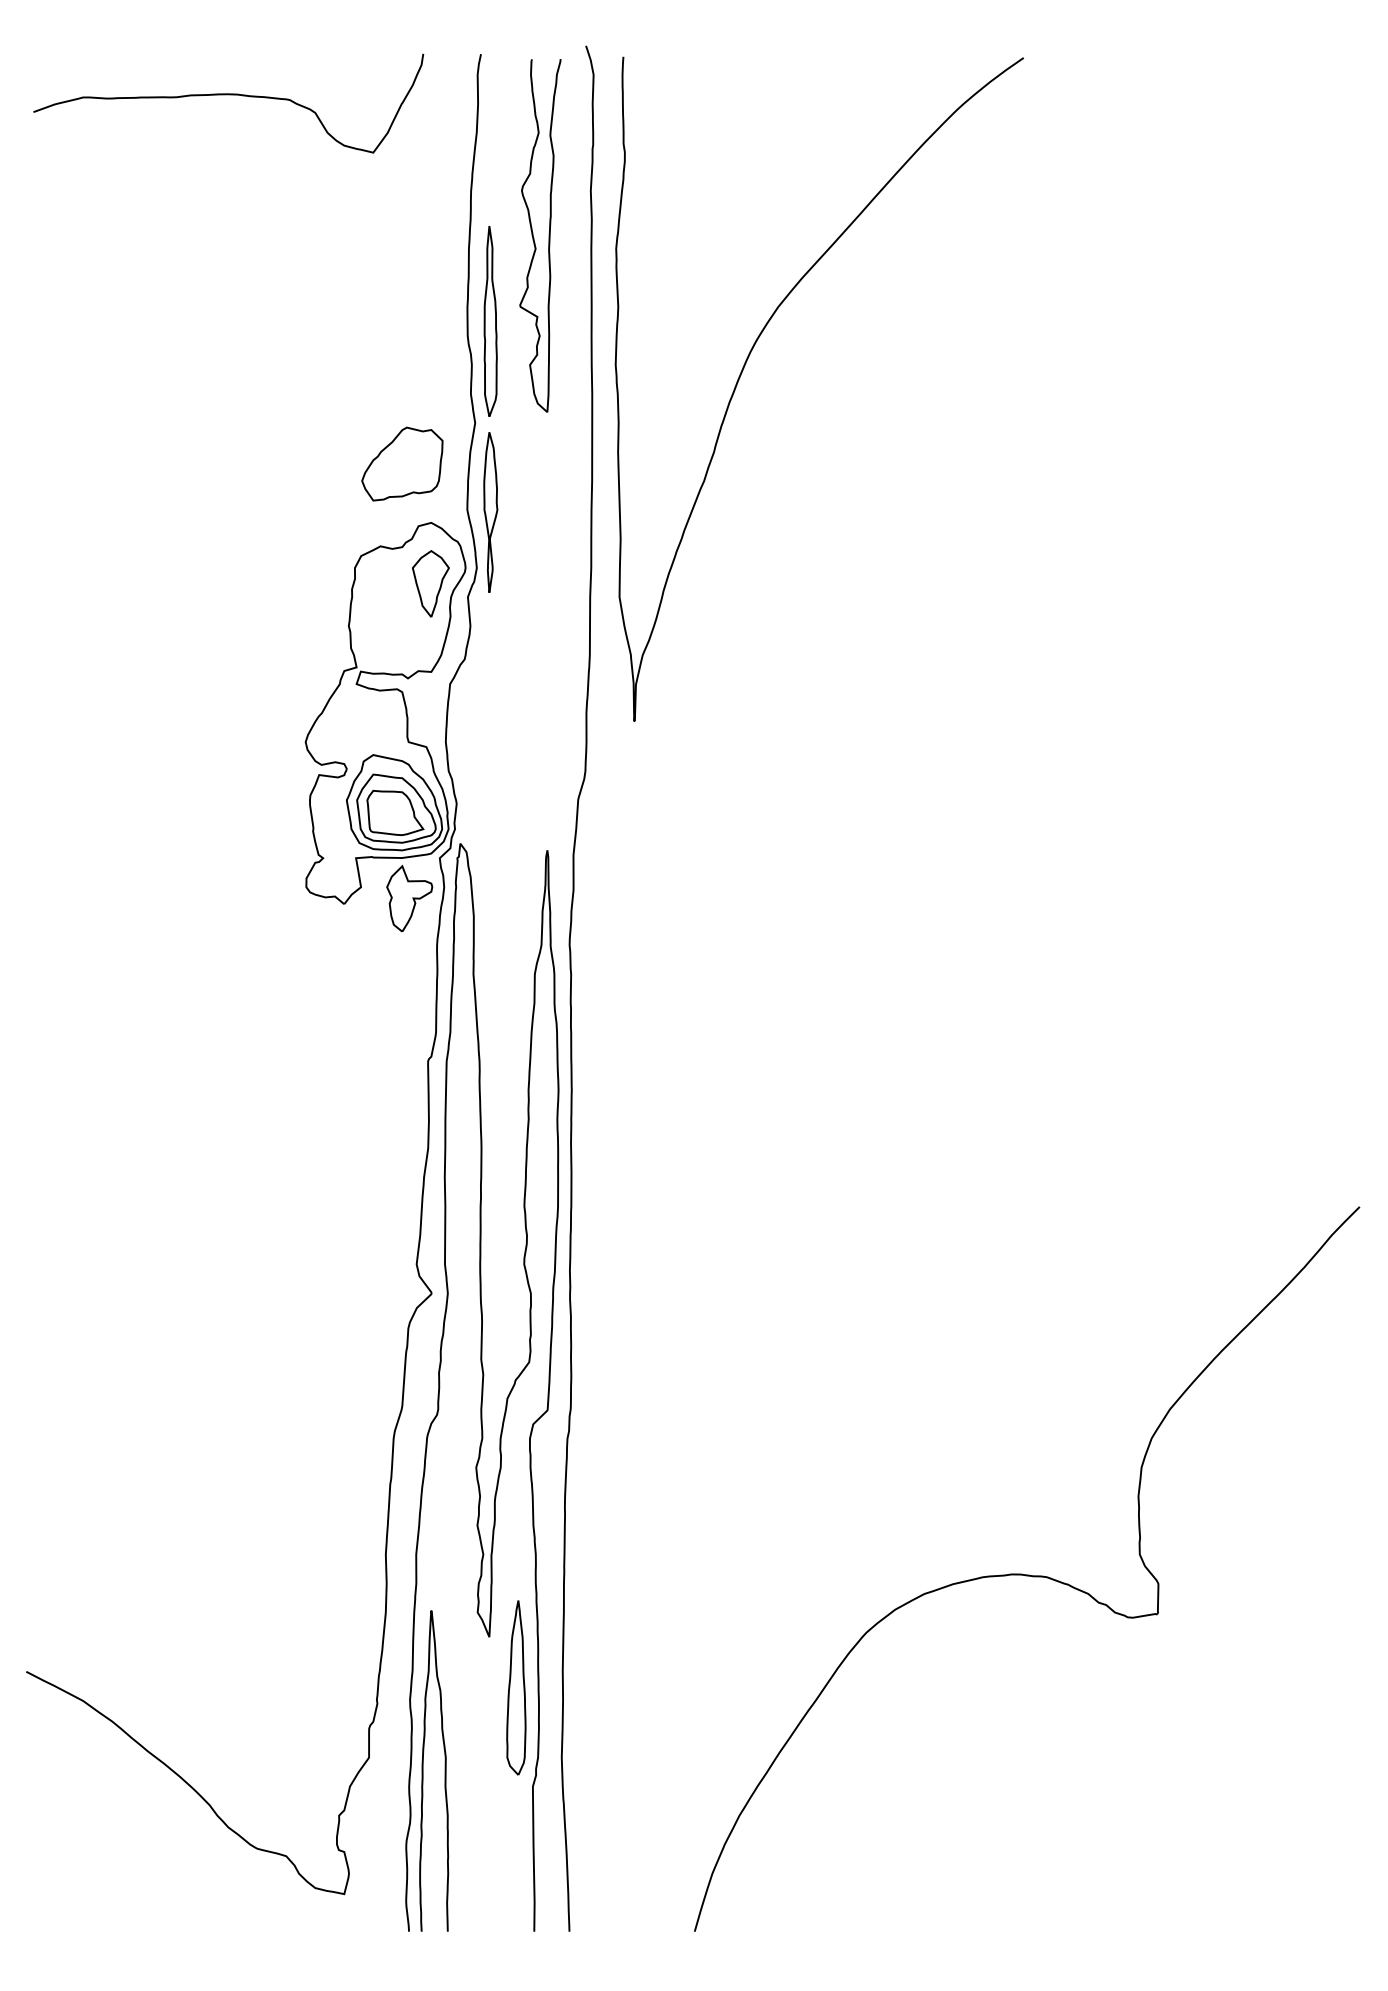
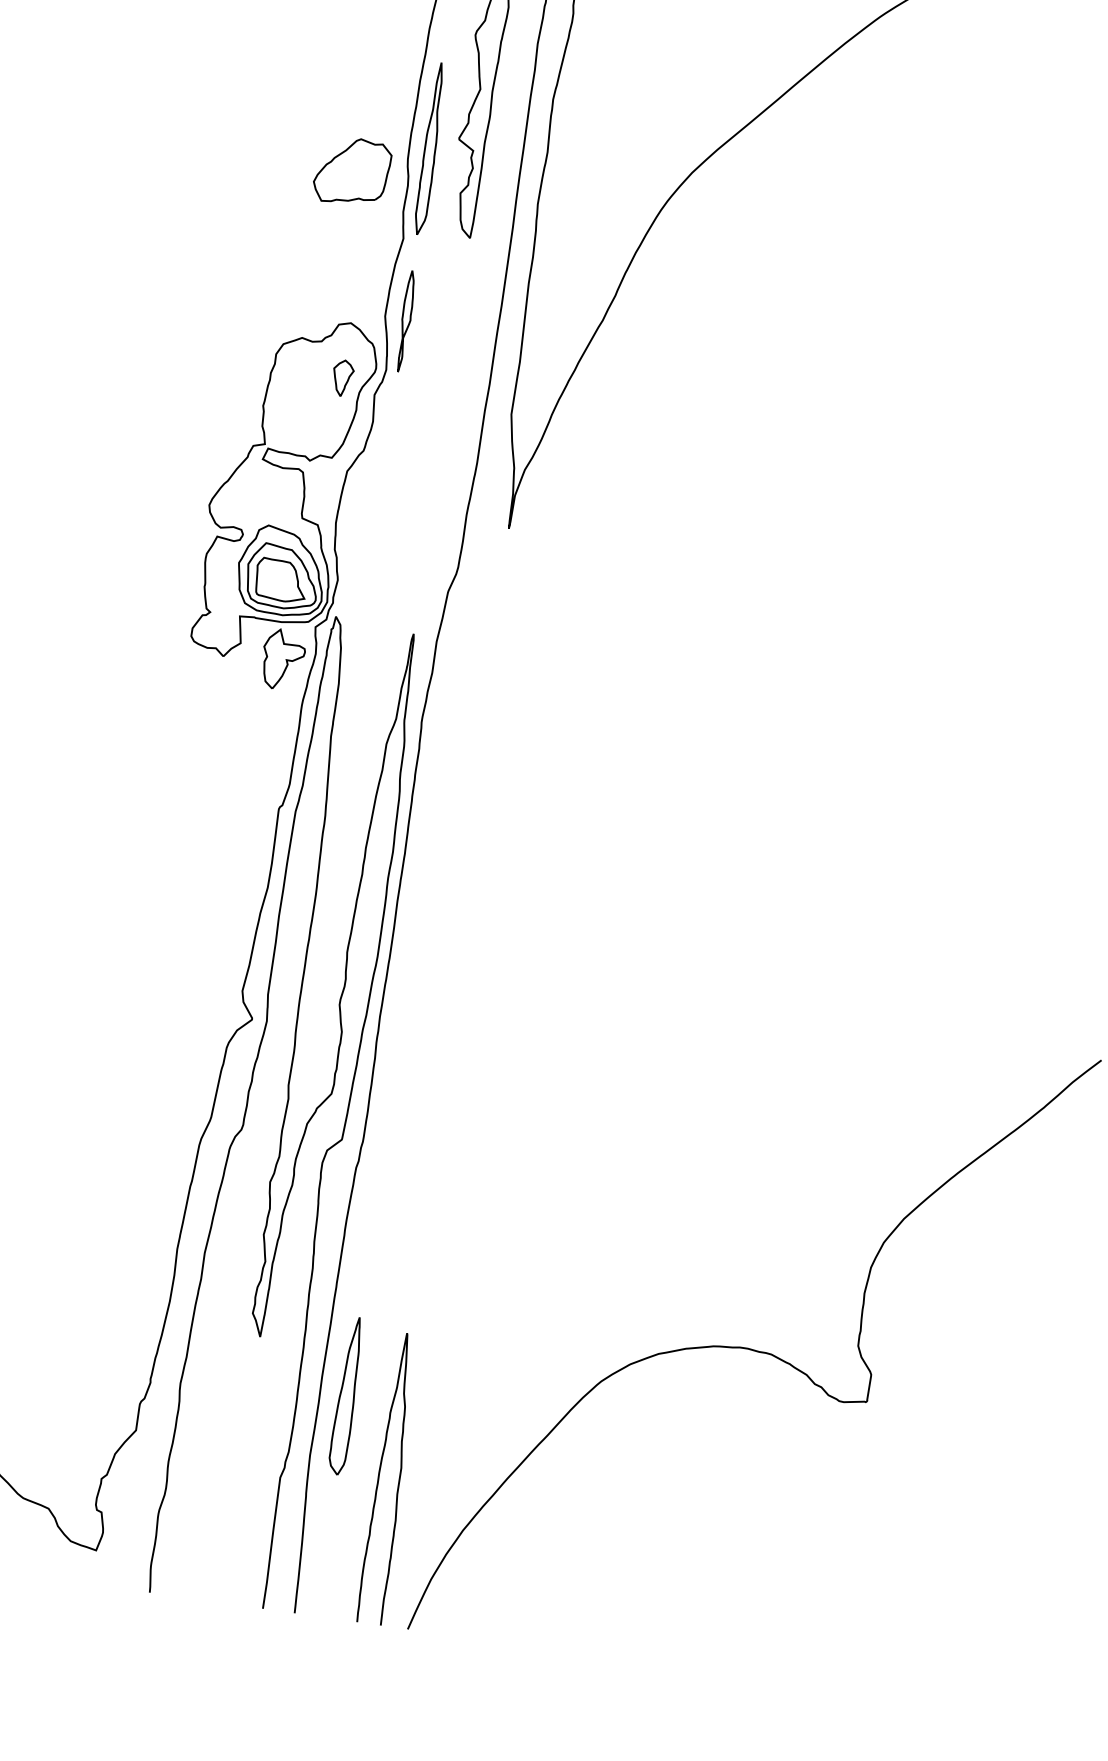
part: (402, 463) -> (352, 171), moved
part: (490, 512) -> (405, 321), size x0.7
part: (430, 583) -> (342, 377), size x0.6
part: (516, 1687) -> (346, 1395), moved
curve: (444, 1770) -> (398, 1479), moved

